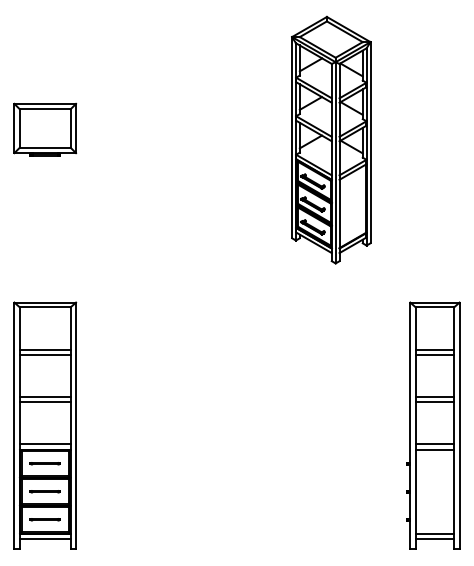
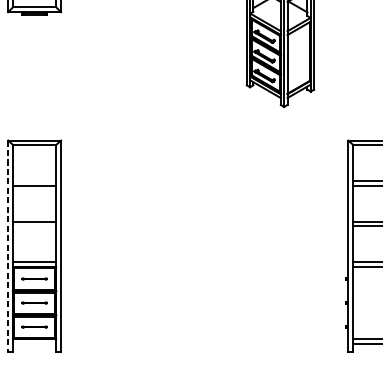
line: (44, 349) -> (34, 180), removed
line: (44, 402) -> (34, 226), removed
line: (14, 426) -> (8, 247), solid -> dashed
line: (44, 539) -> (34, 344), removed

